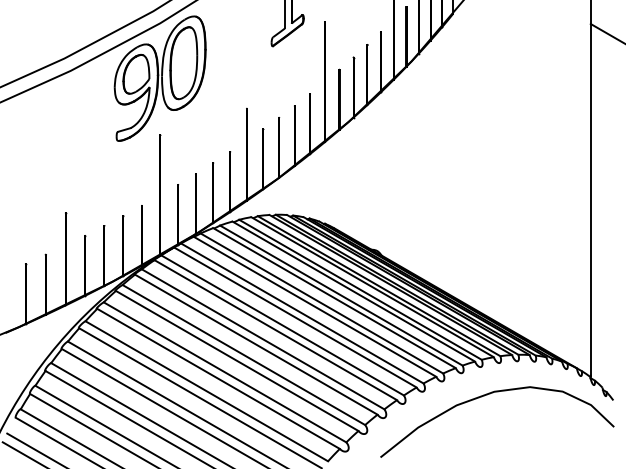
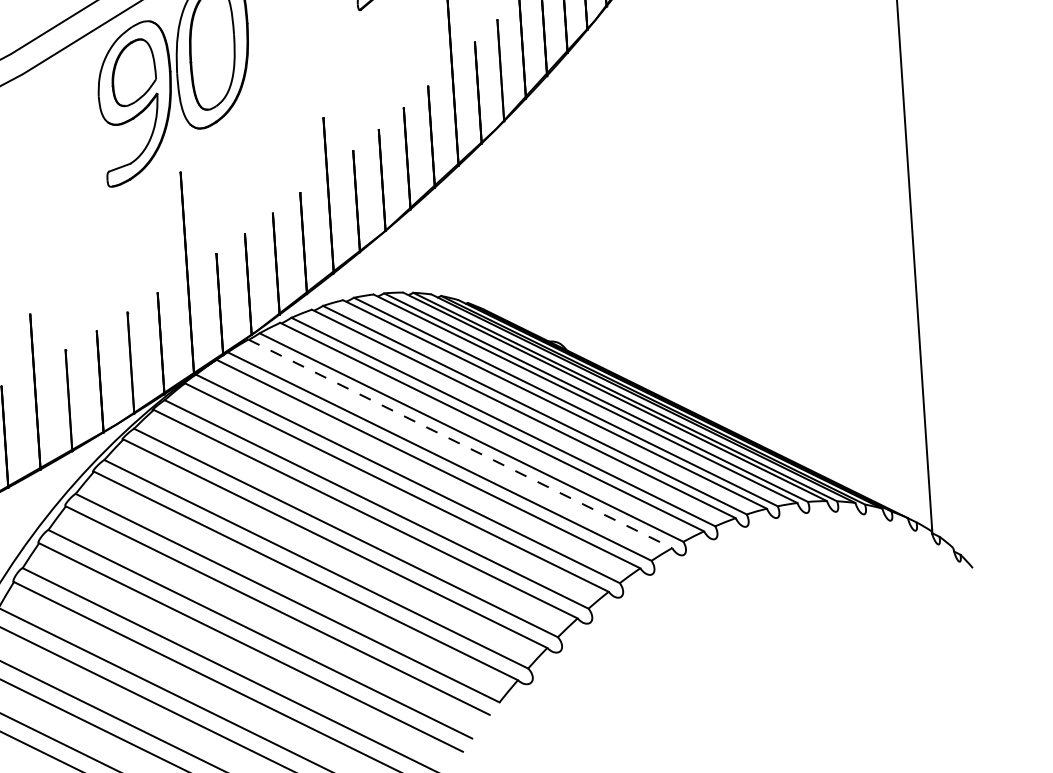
line: (315, 307) -> (461, 445), solid -> dashed
curve: (487, 395) -> (760, 573), removed

